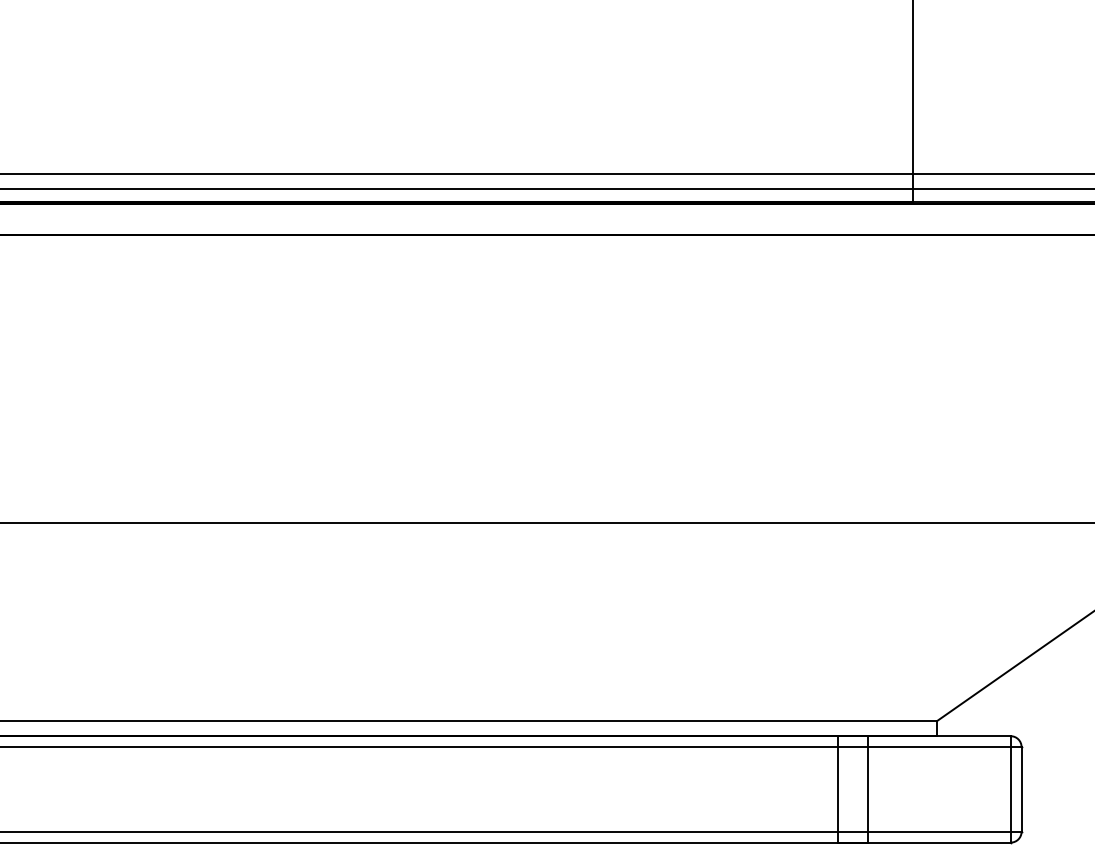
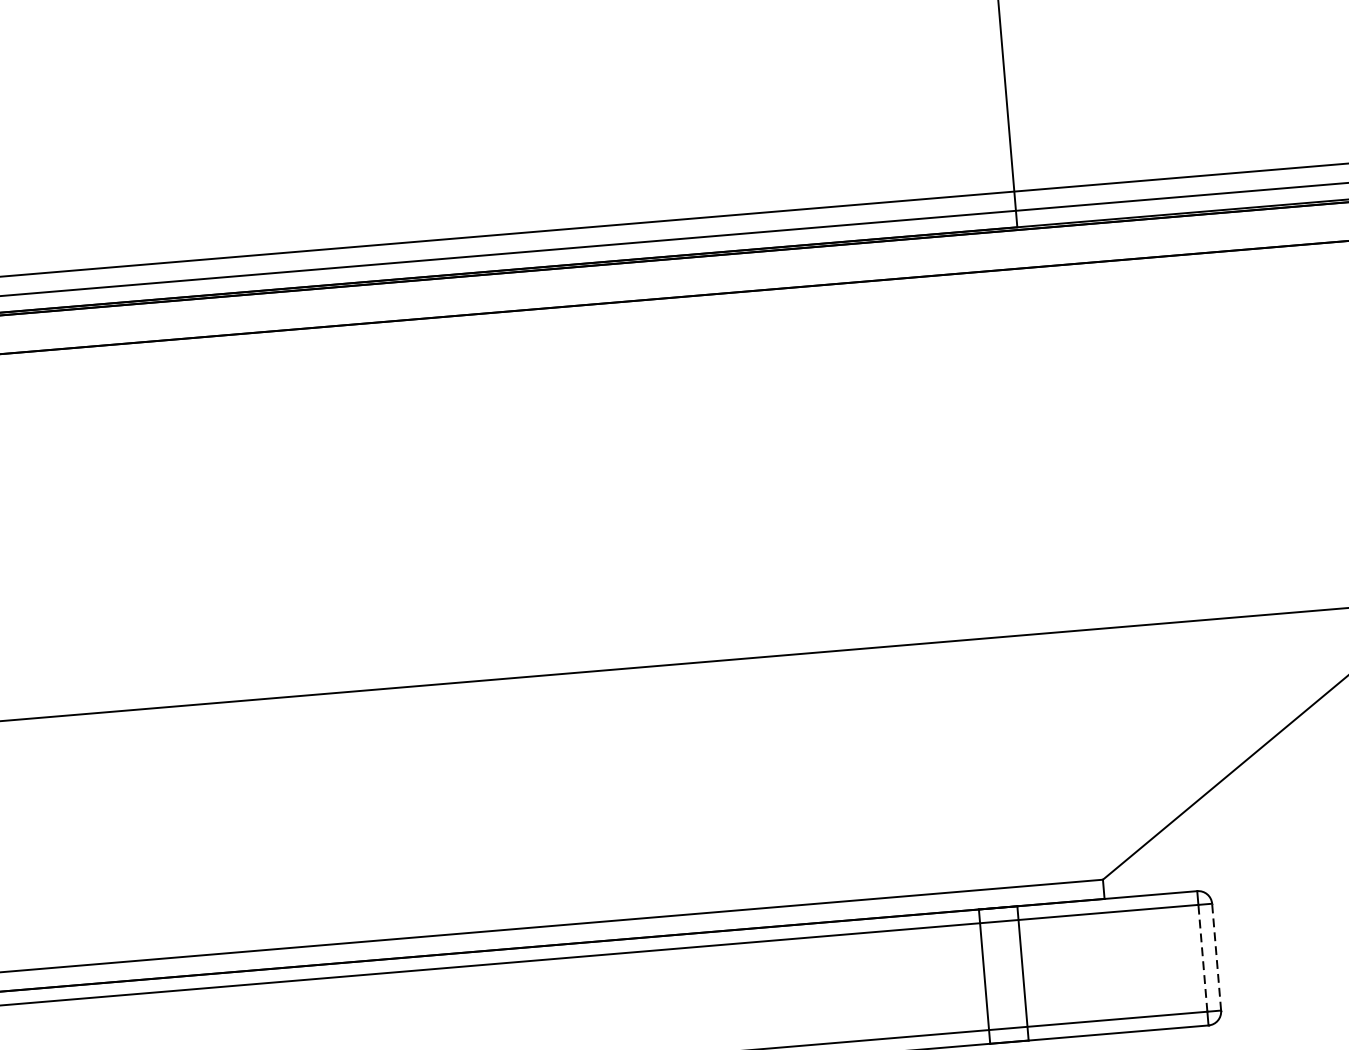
line: (1010, 788) -> (1202, 957), solid -> dashed
line: (1021, 788) -> (1216, 956), solid -> dashed

